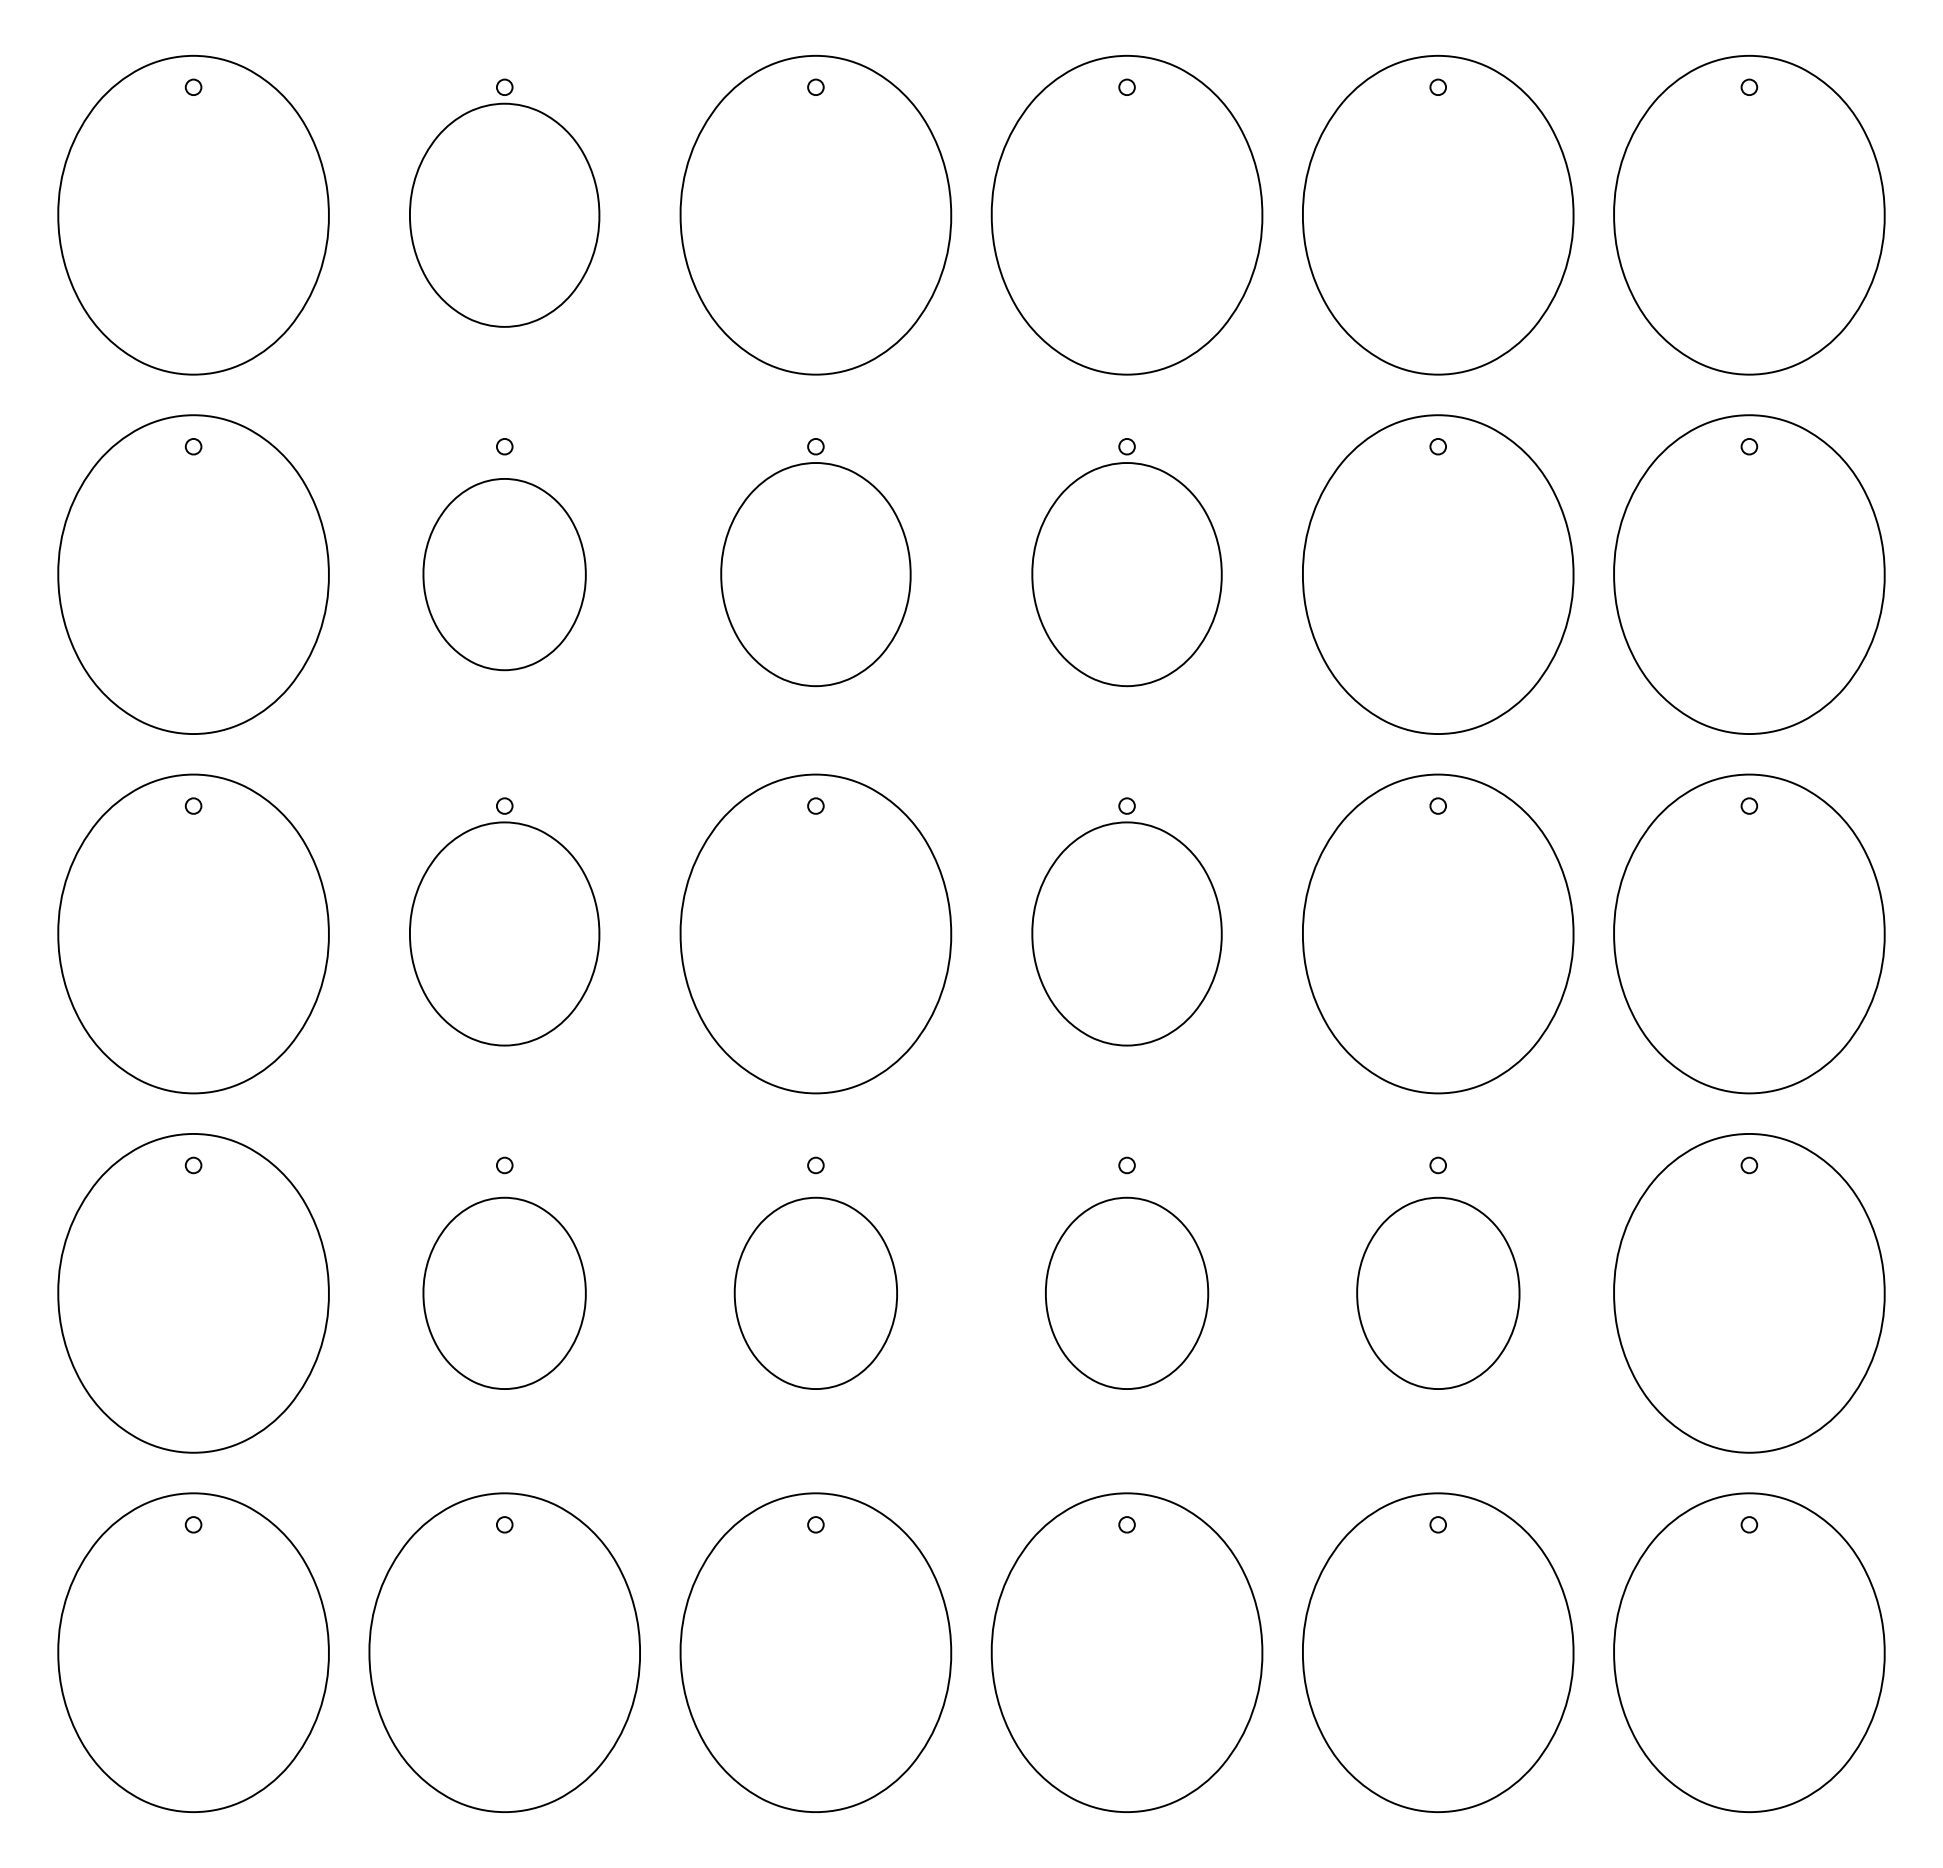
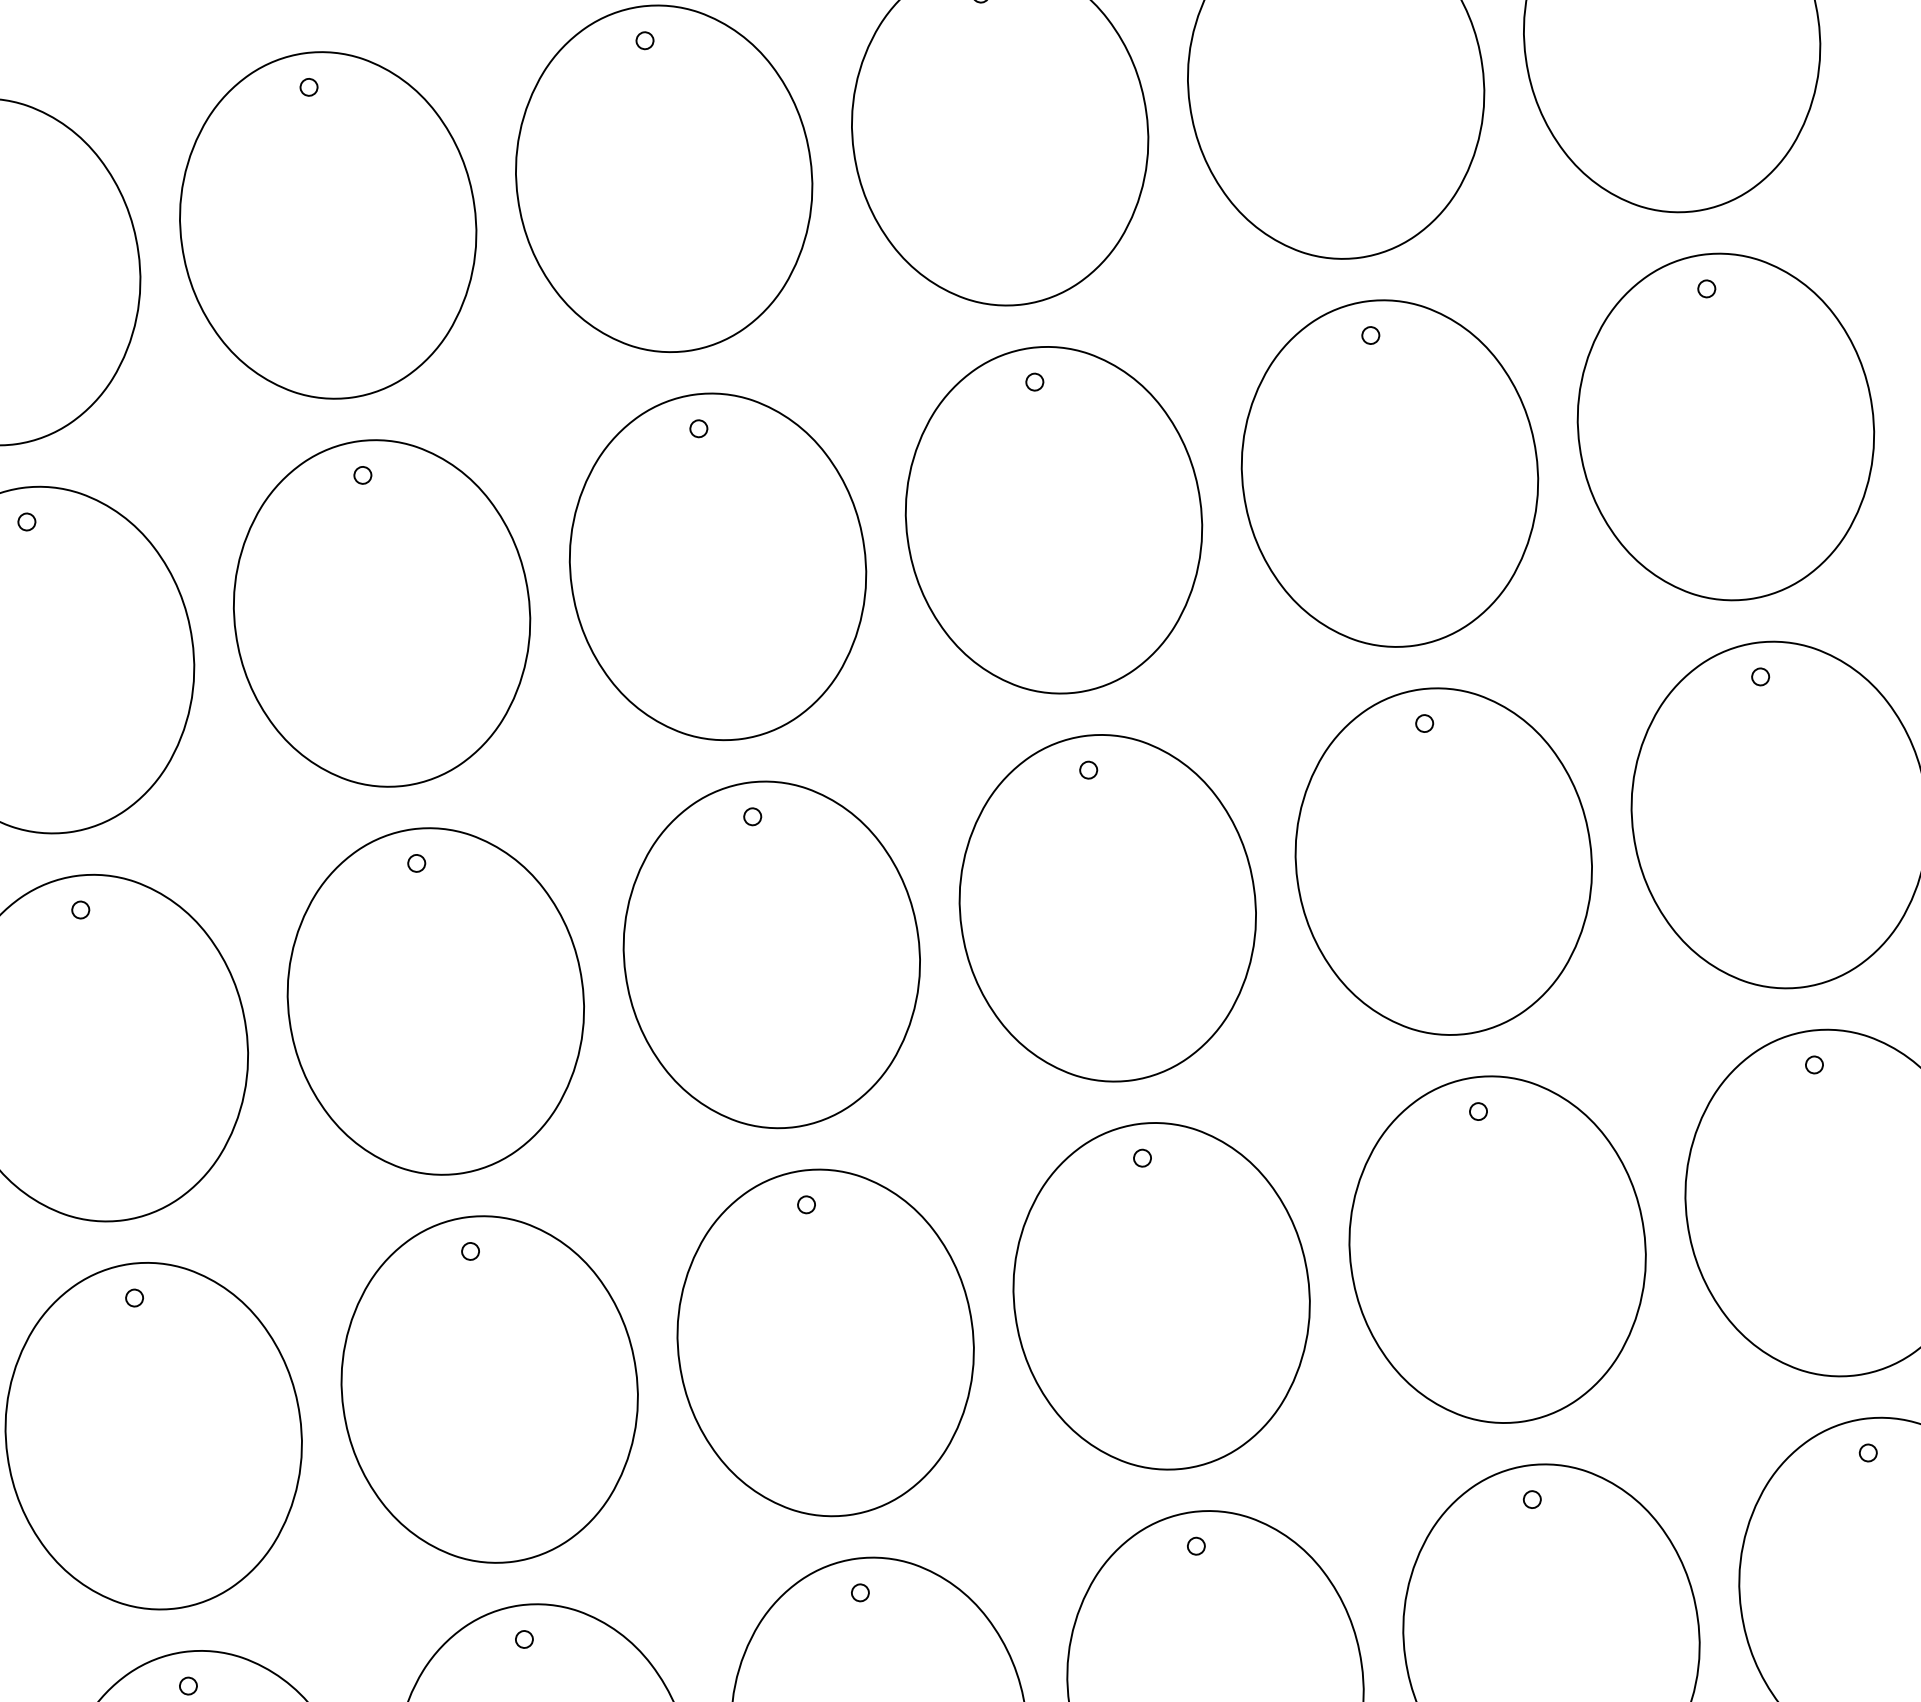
part: (504, 215) -> (327, 225), size x1.43
part: (504, 574) -> (381, 613), size x1.67
part: (815, 574) -> (717, 566), size x1.43
part: (1126, 574) -> (1053, 520), size x1.43
part: (504, 933) -> (435, 1001), size x1.43
part: (1126, 933) -> (1107, 907), size x1.43
part: (504, 1293) -> (489, 1389), size x1.67
part: (815, 1293) -> (825, 1343), size x1.67
part: (1126, 1293) -> (1161, 1296), size x1.67
part: (1438, 1293) -> (1497, 1249), size x1.67

